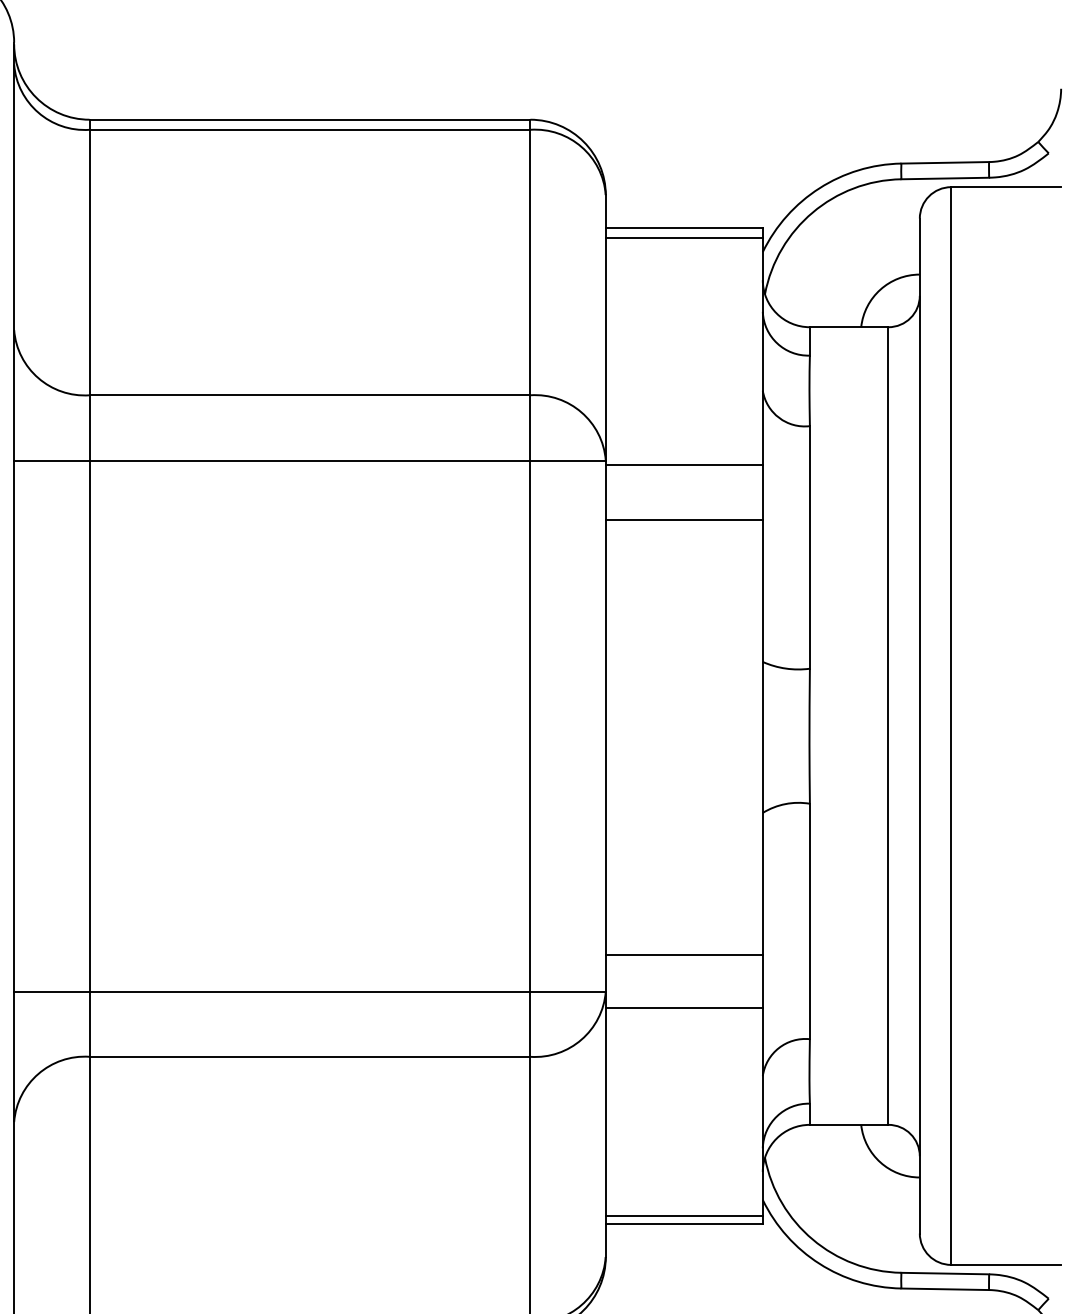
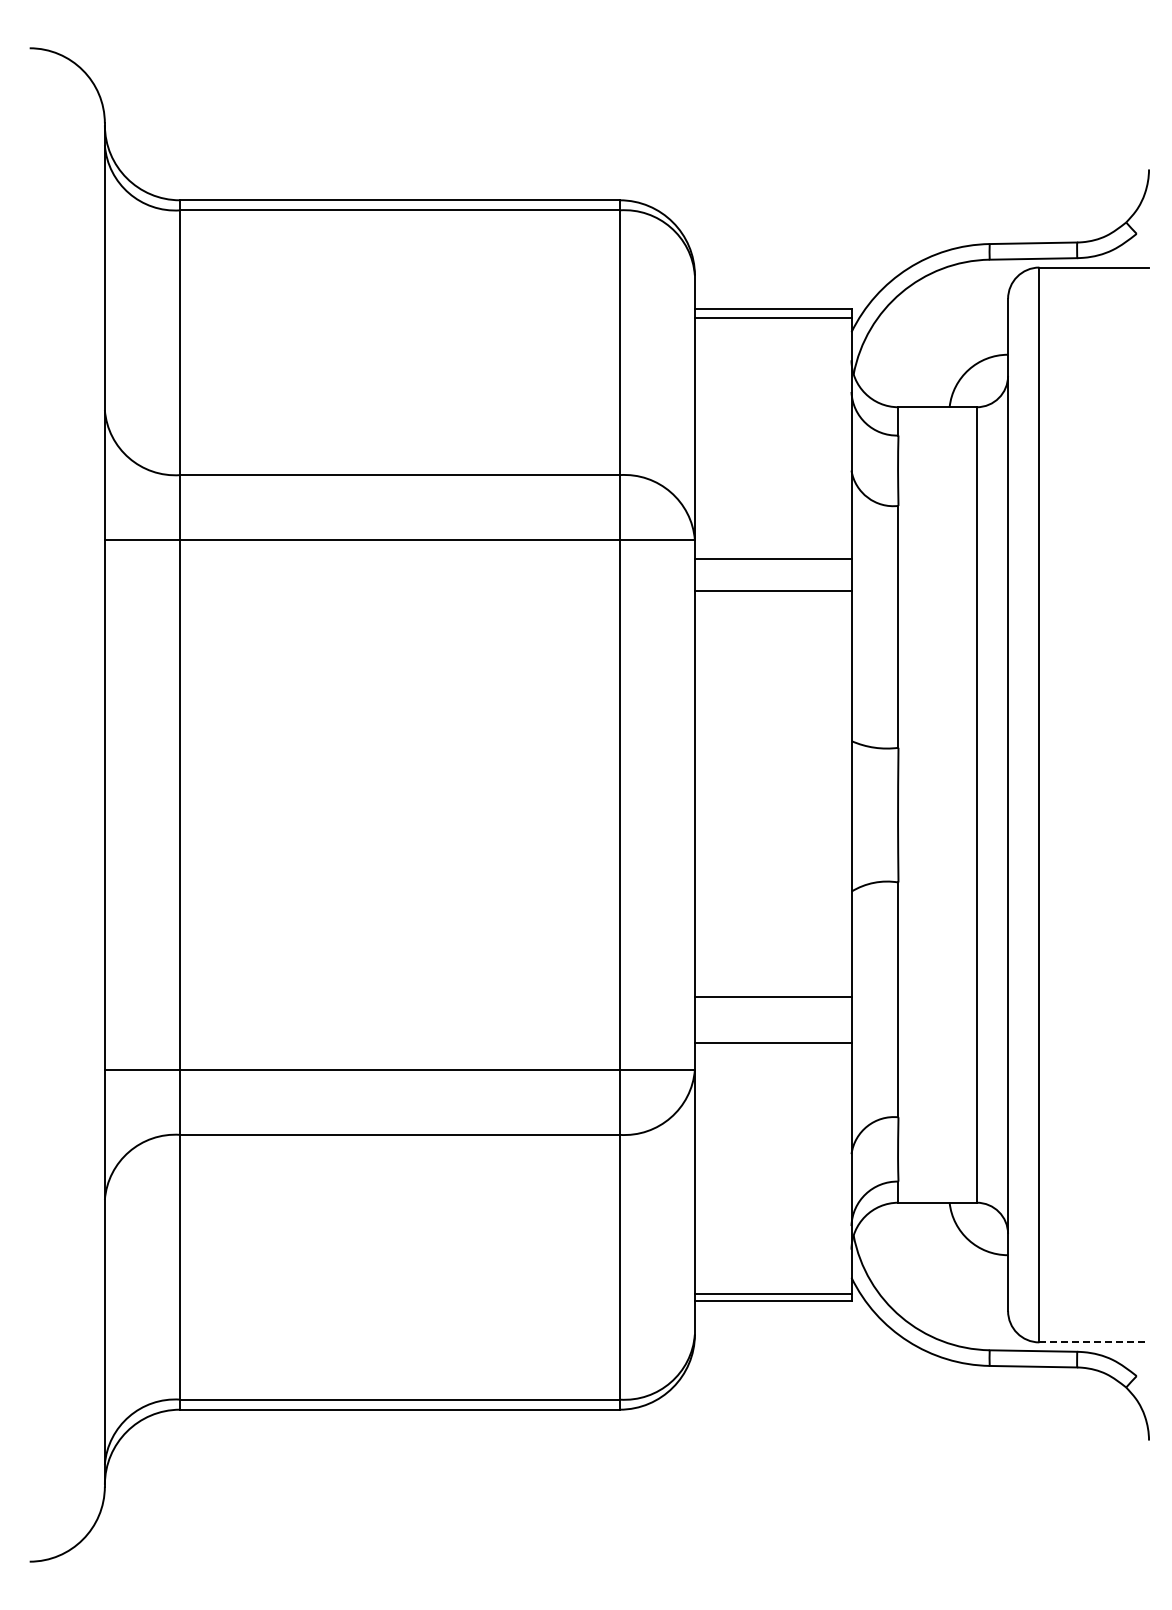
line: (683, 464) -> (772, 590), moved
line: (683, 520) -> (772, 558), moved
line: (683, 955) -> (772, 997), moved
line: (683, 1008) -> (772, 1042), moved
line: (1006, 1265) -> (1094, 1342), solid -> dashed

